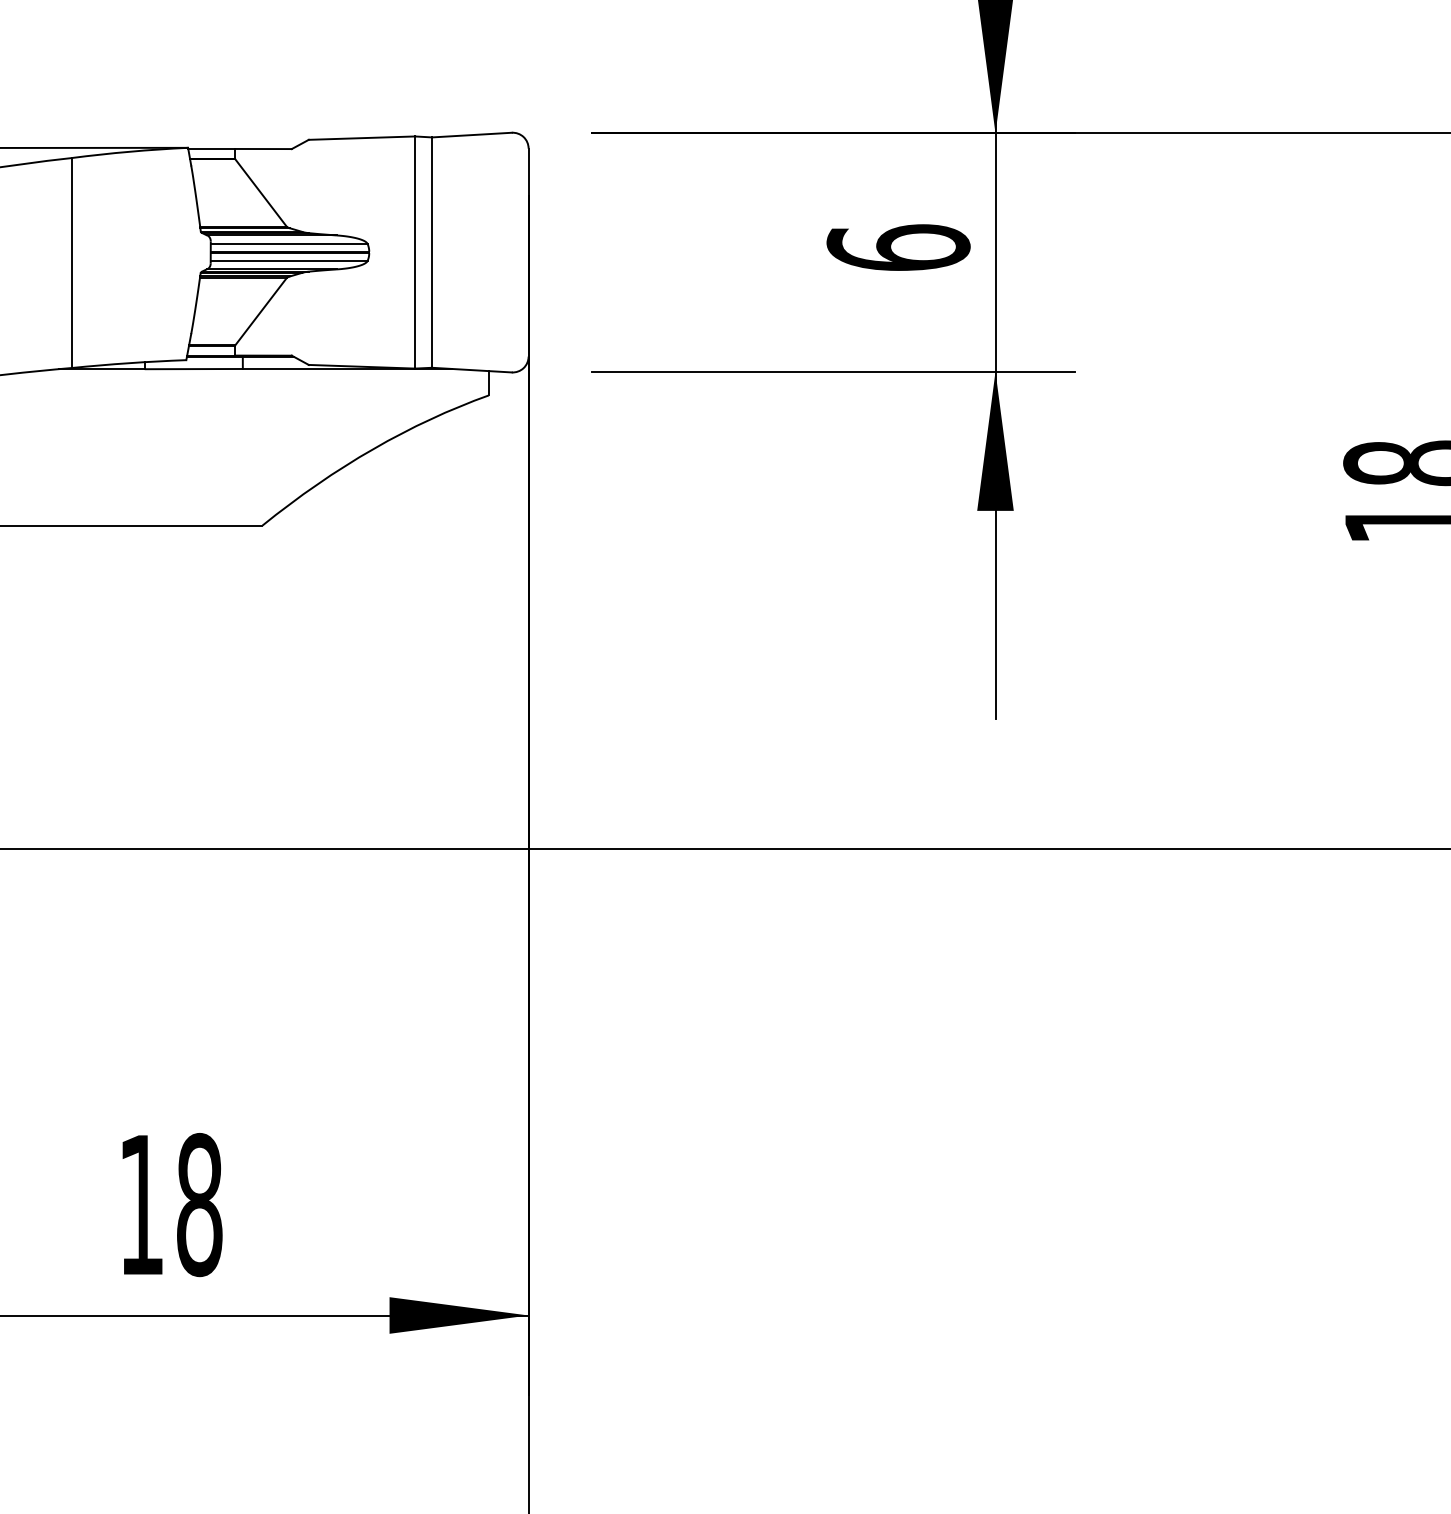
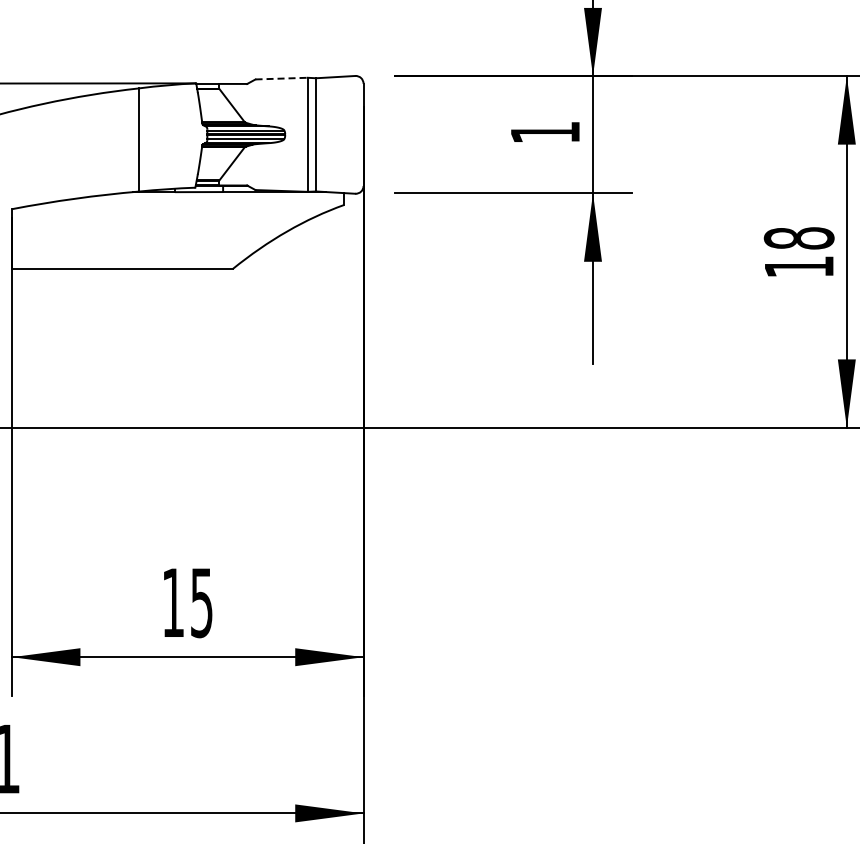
line: (363, 137) -> (282, 78), solid -> dashed
text: (898, 247) -> (545, 132), 6 -> 1
text: (198, 1204) -> (201, 602), 18 -> 15

